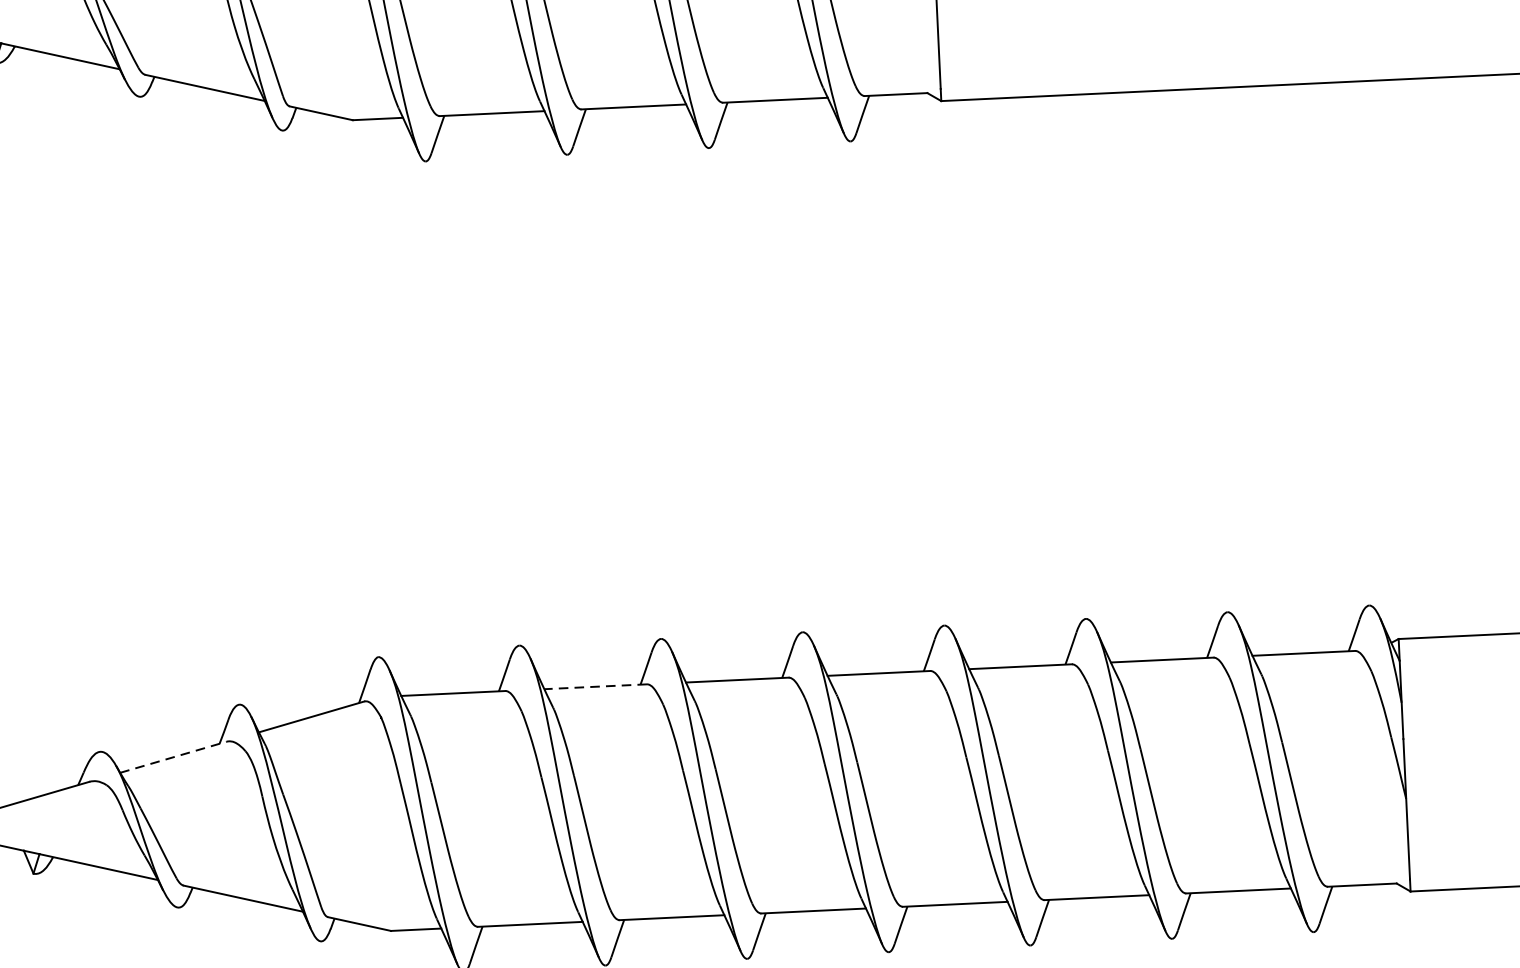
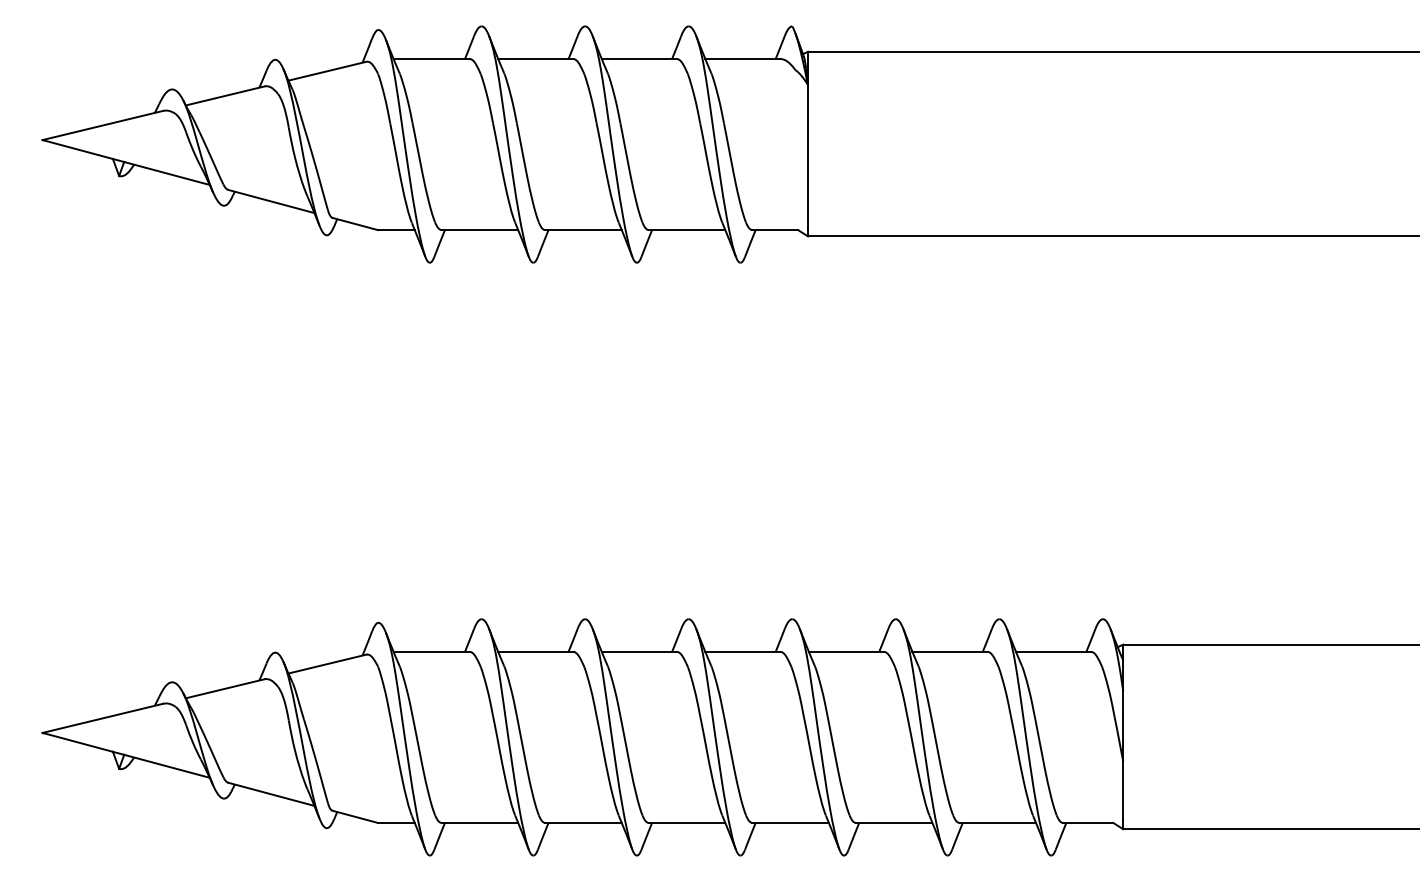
line: (595, 686) -> (535, 651), dashed -> solid
line: (173, 756) -> (225, 688), dashed -> solid

